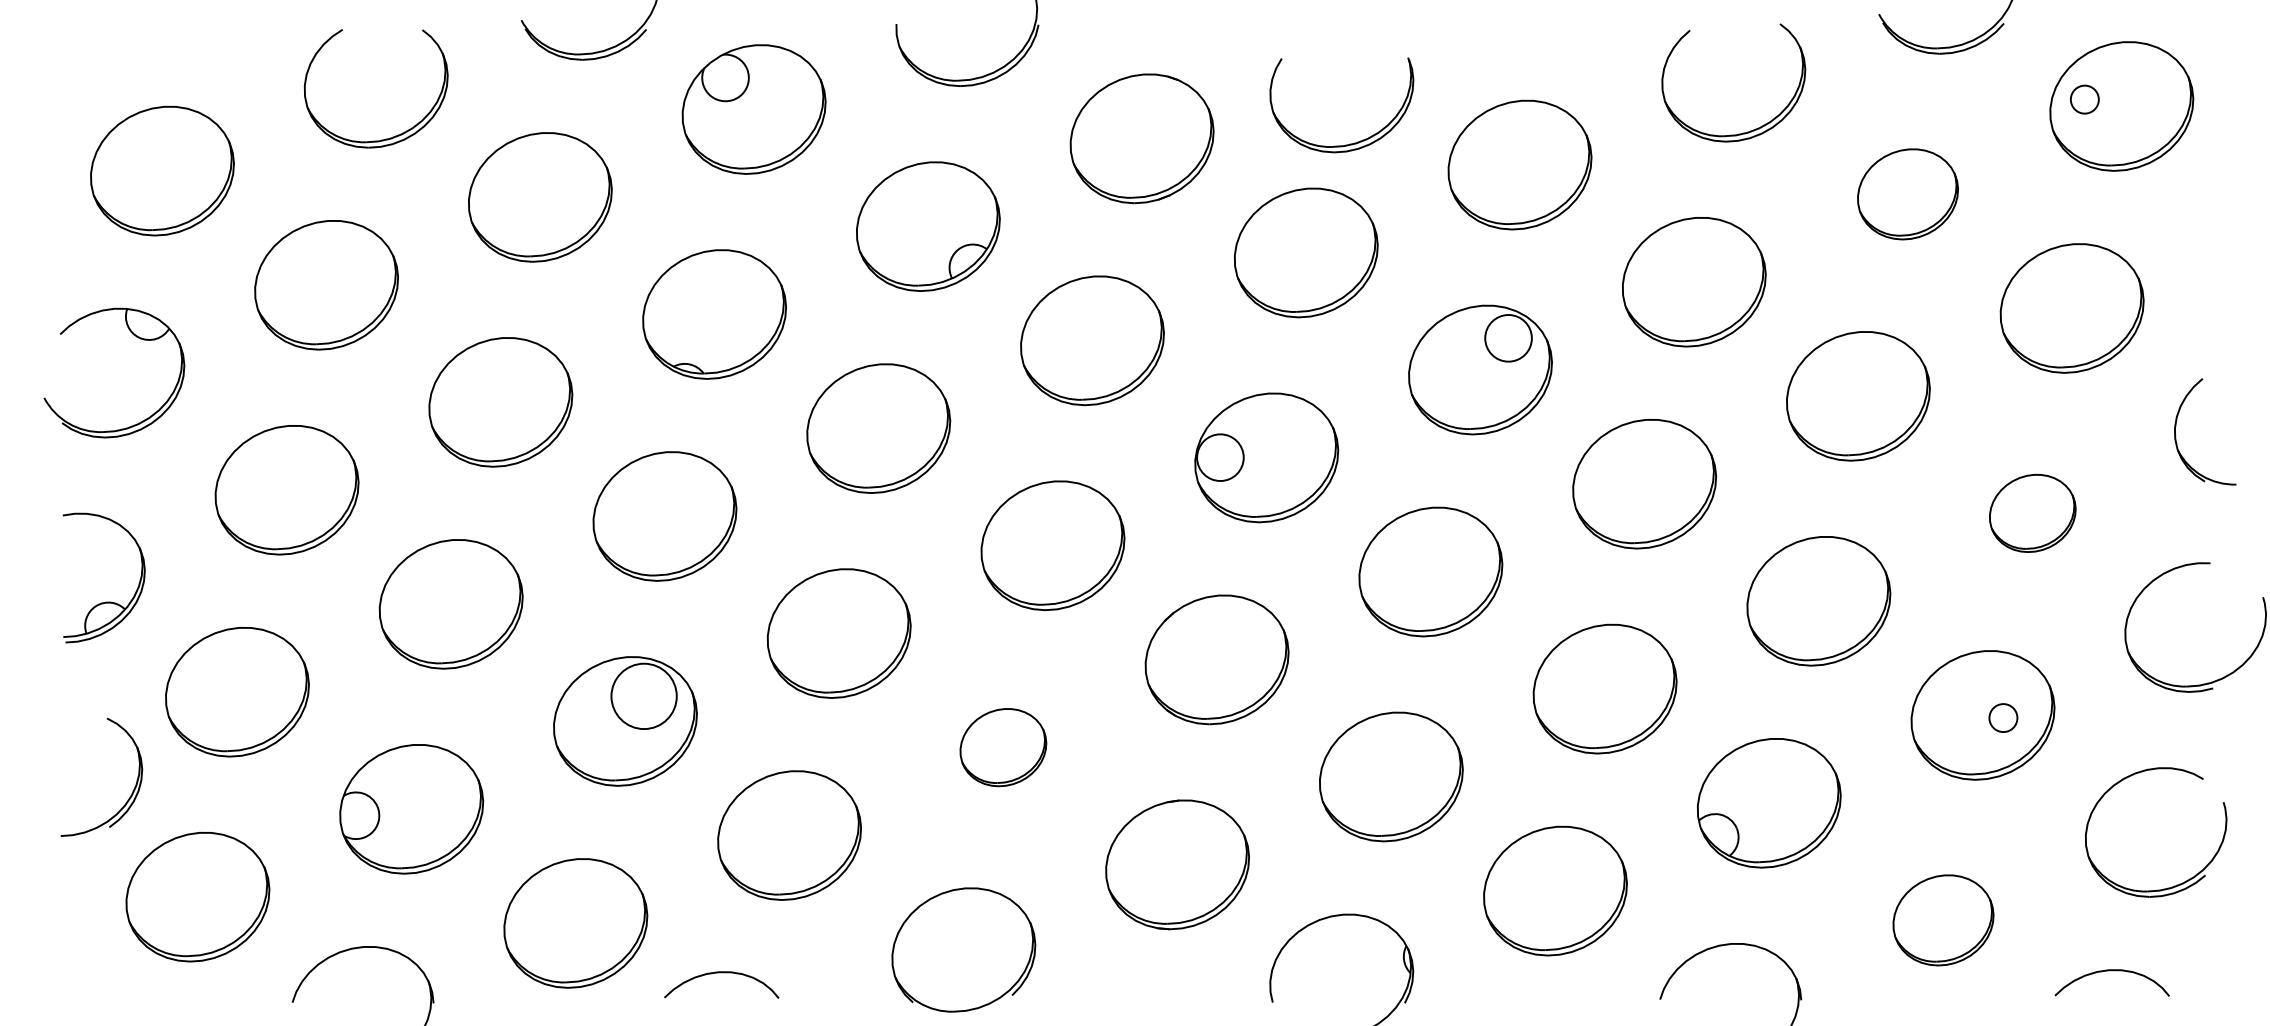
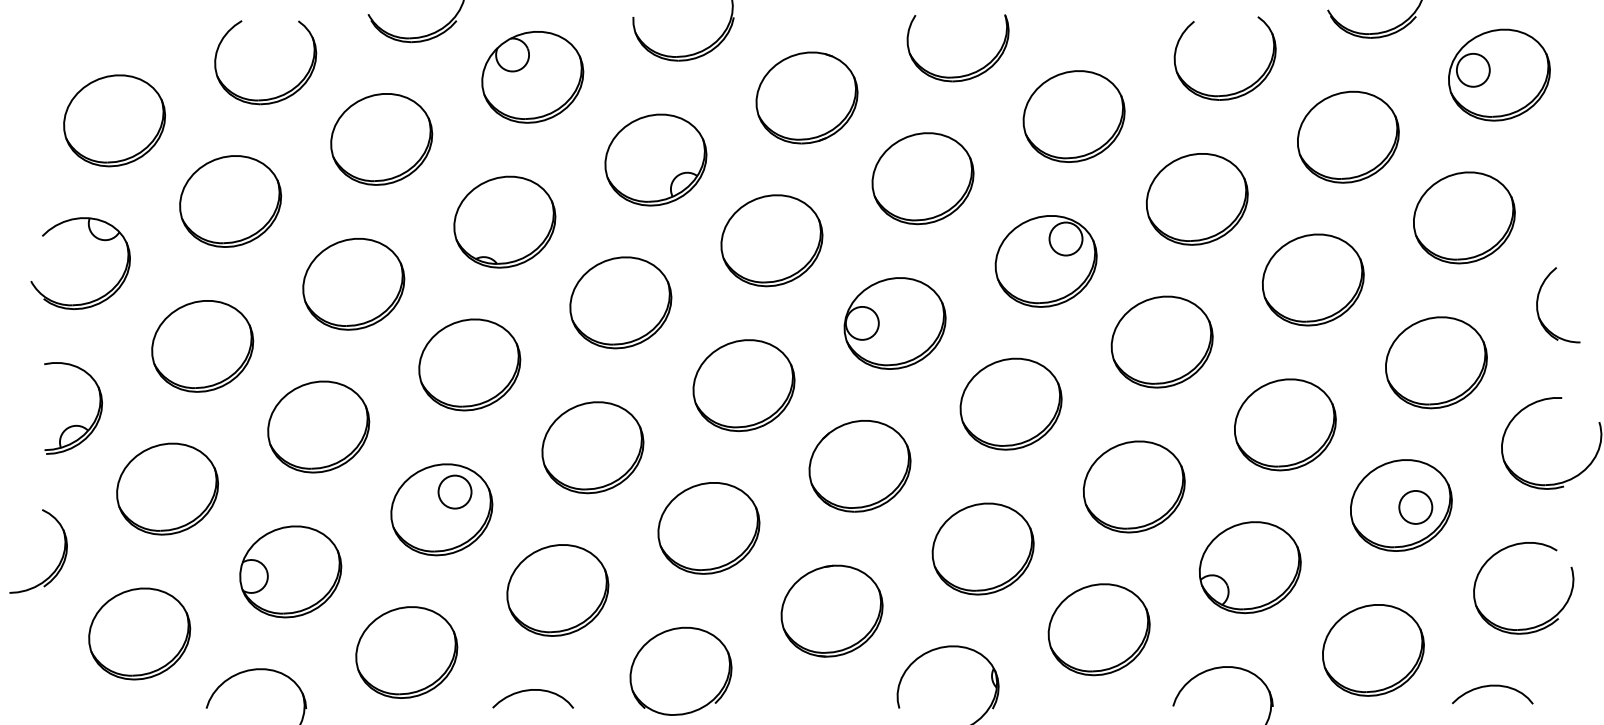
circle: (2084, 99) -> (1473, 70), size x1.67
part: (1350, 143) -> (964, 75), moved
part: (1907, 194) -> (1348, 137), size x1.43
part: (2032, 513) -> (1436, 362), size x1.67
circle: (643, 696) -> (454, 492), size x0.71
circle: (2003, 717) -> (1415, 507), size x1.67
part: (1003, 747) -> (709, 528), size x1.67
part: (132, 791) -> (60, 561), moved
part: (1943, 920) -> (1373, 650), size x1.43
curve: (721, 973) -> (533, 690), moved

